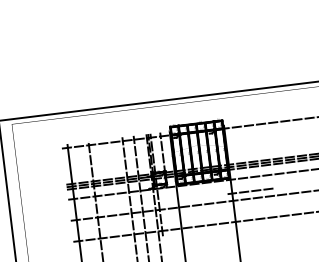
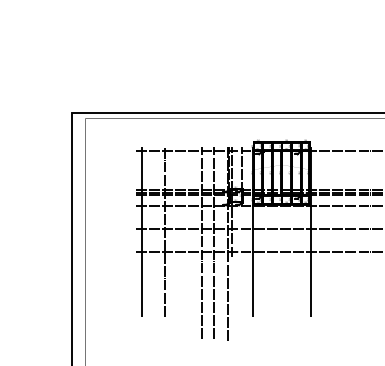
line: (250, 191) -> (330, 221), removed

